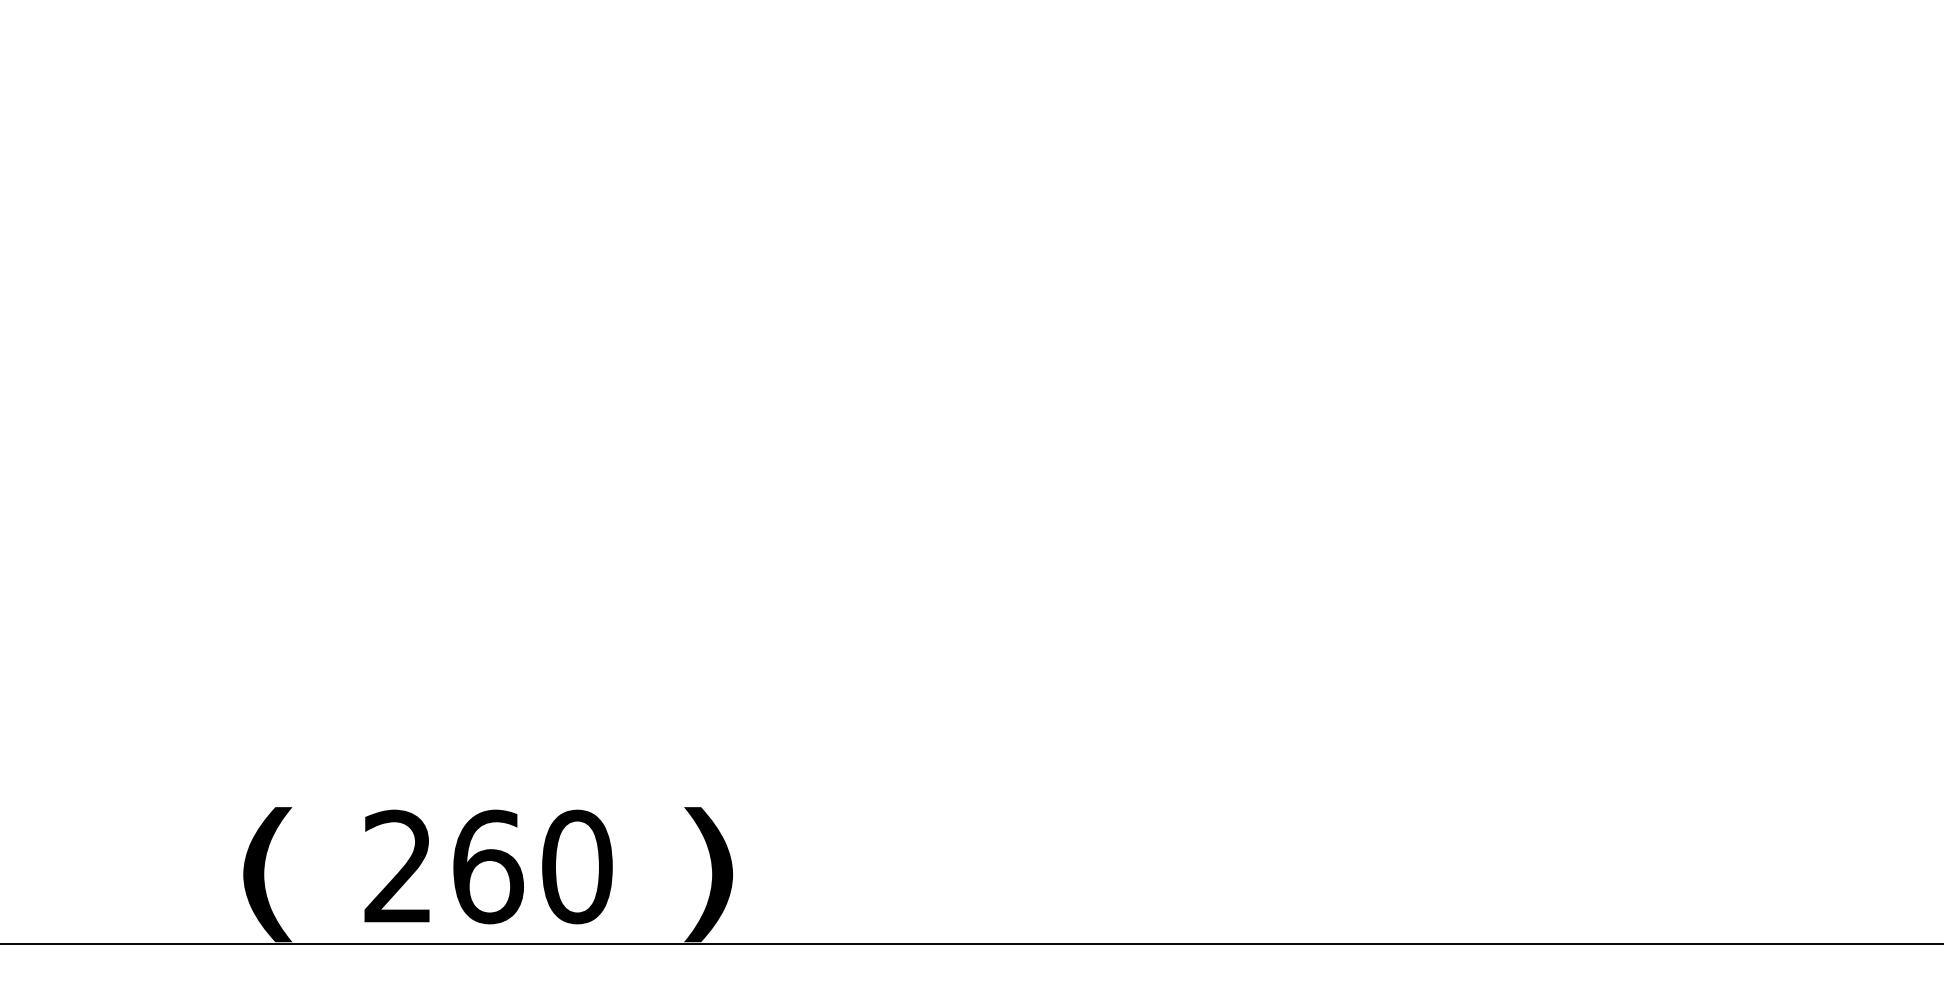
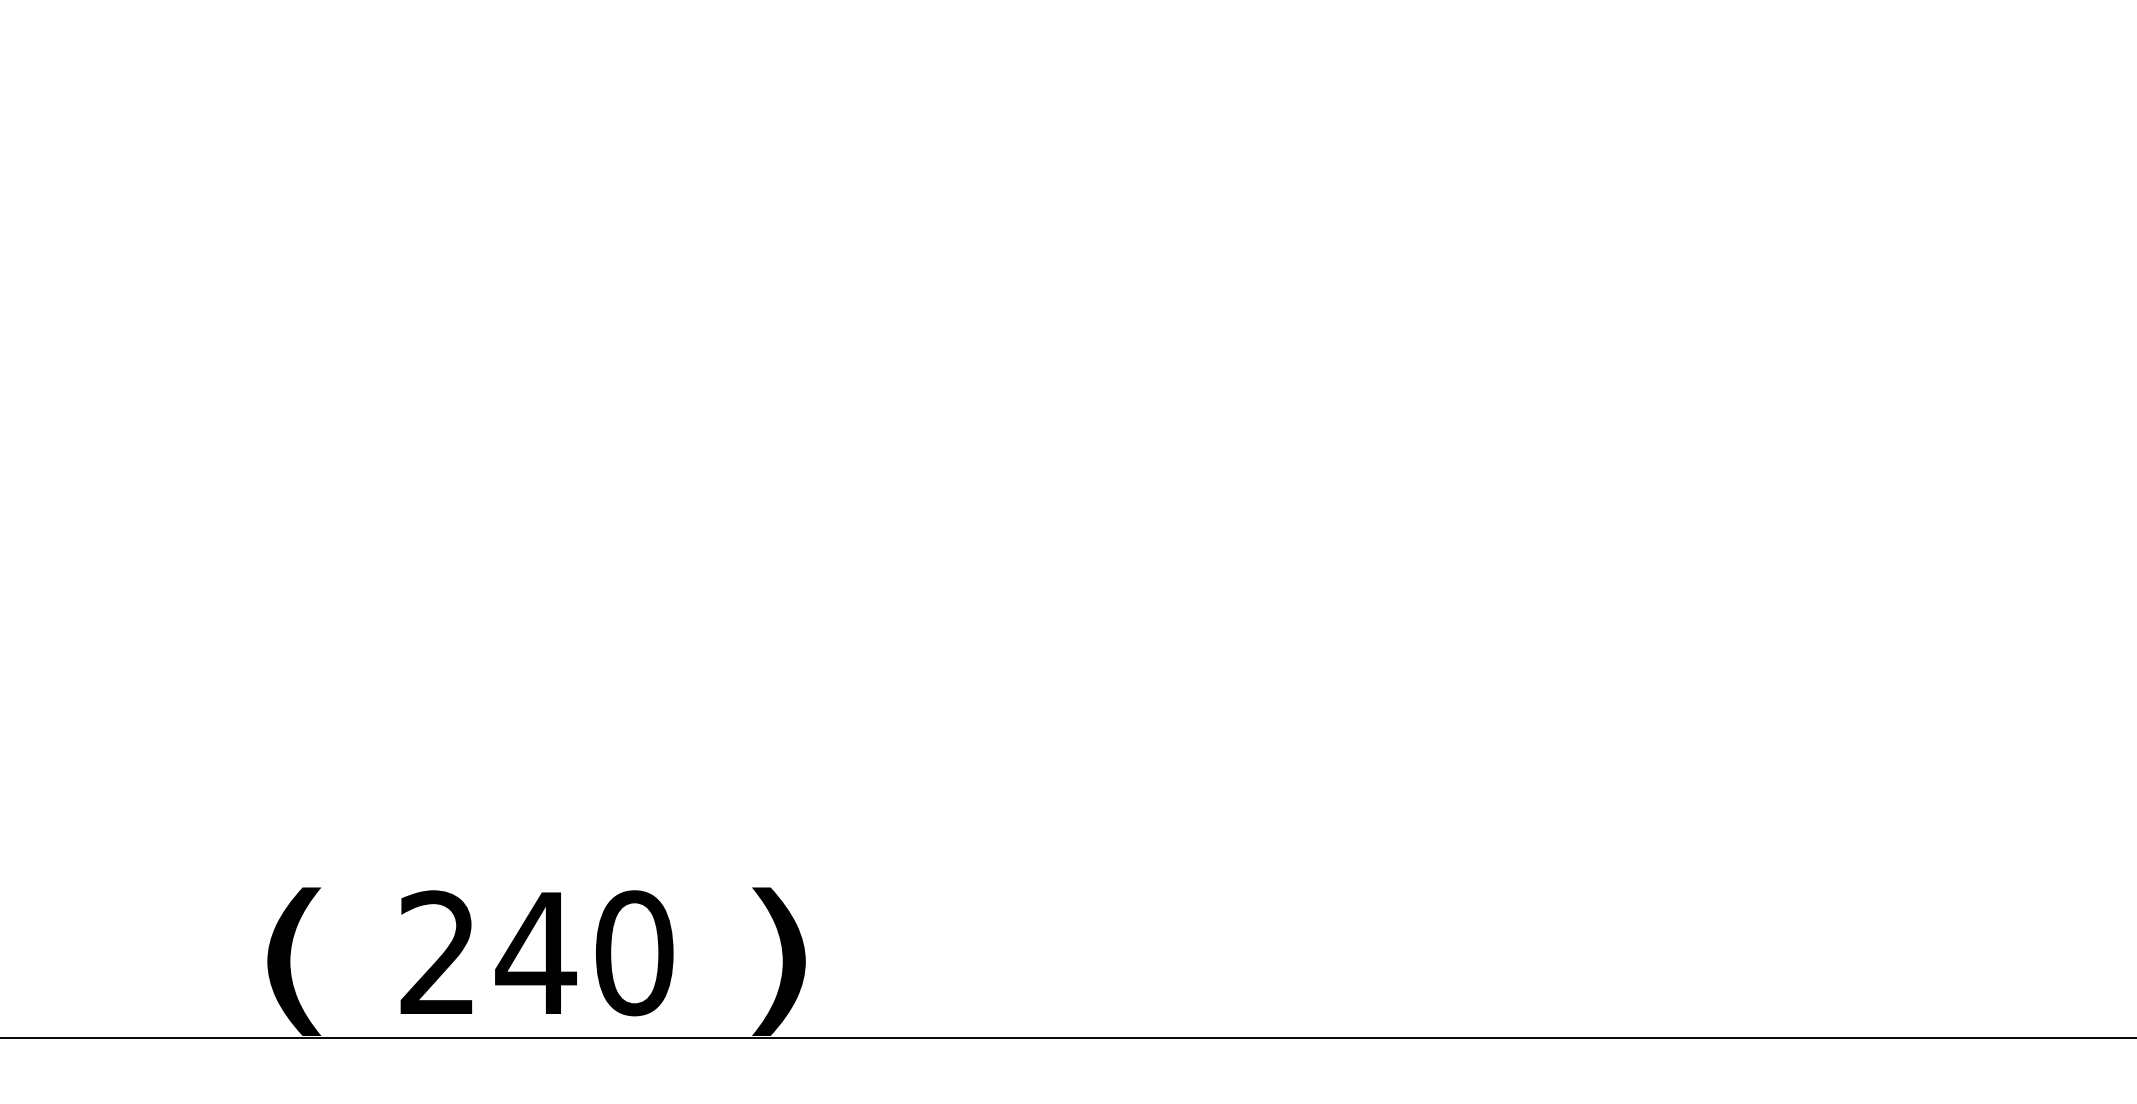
text: (487, 866) -> (535, 952), 260 -> 240

